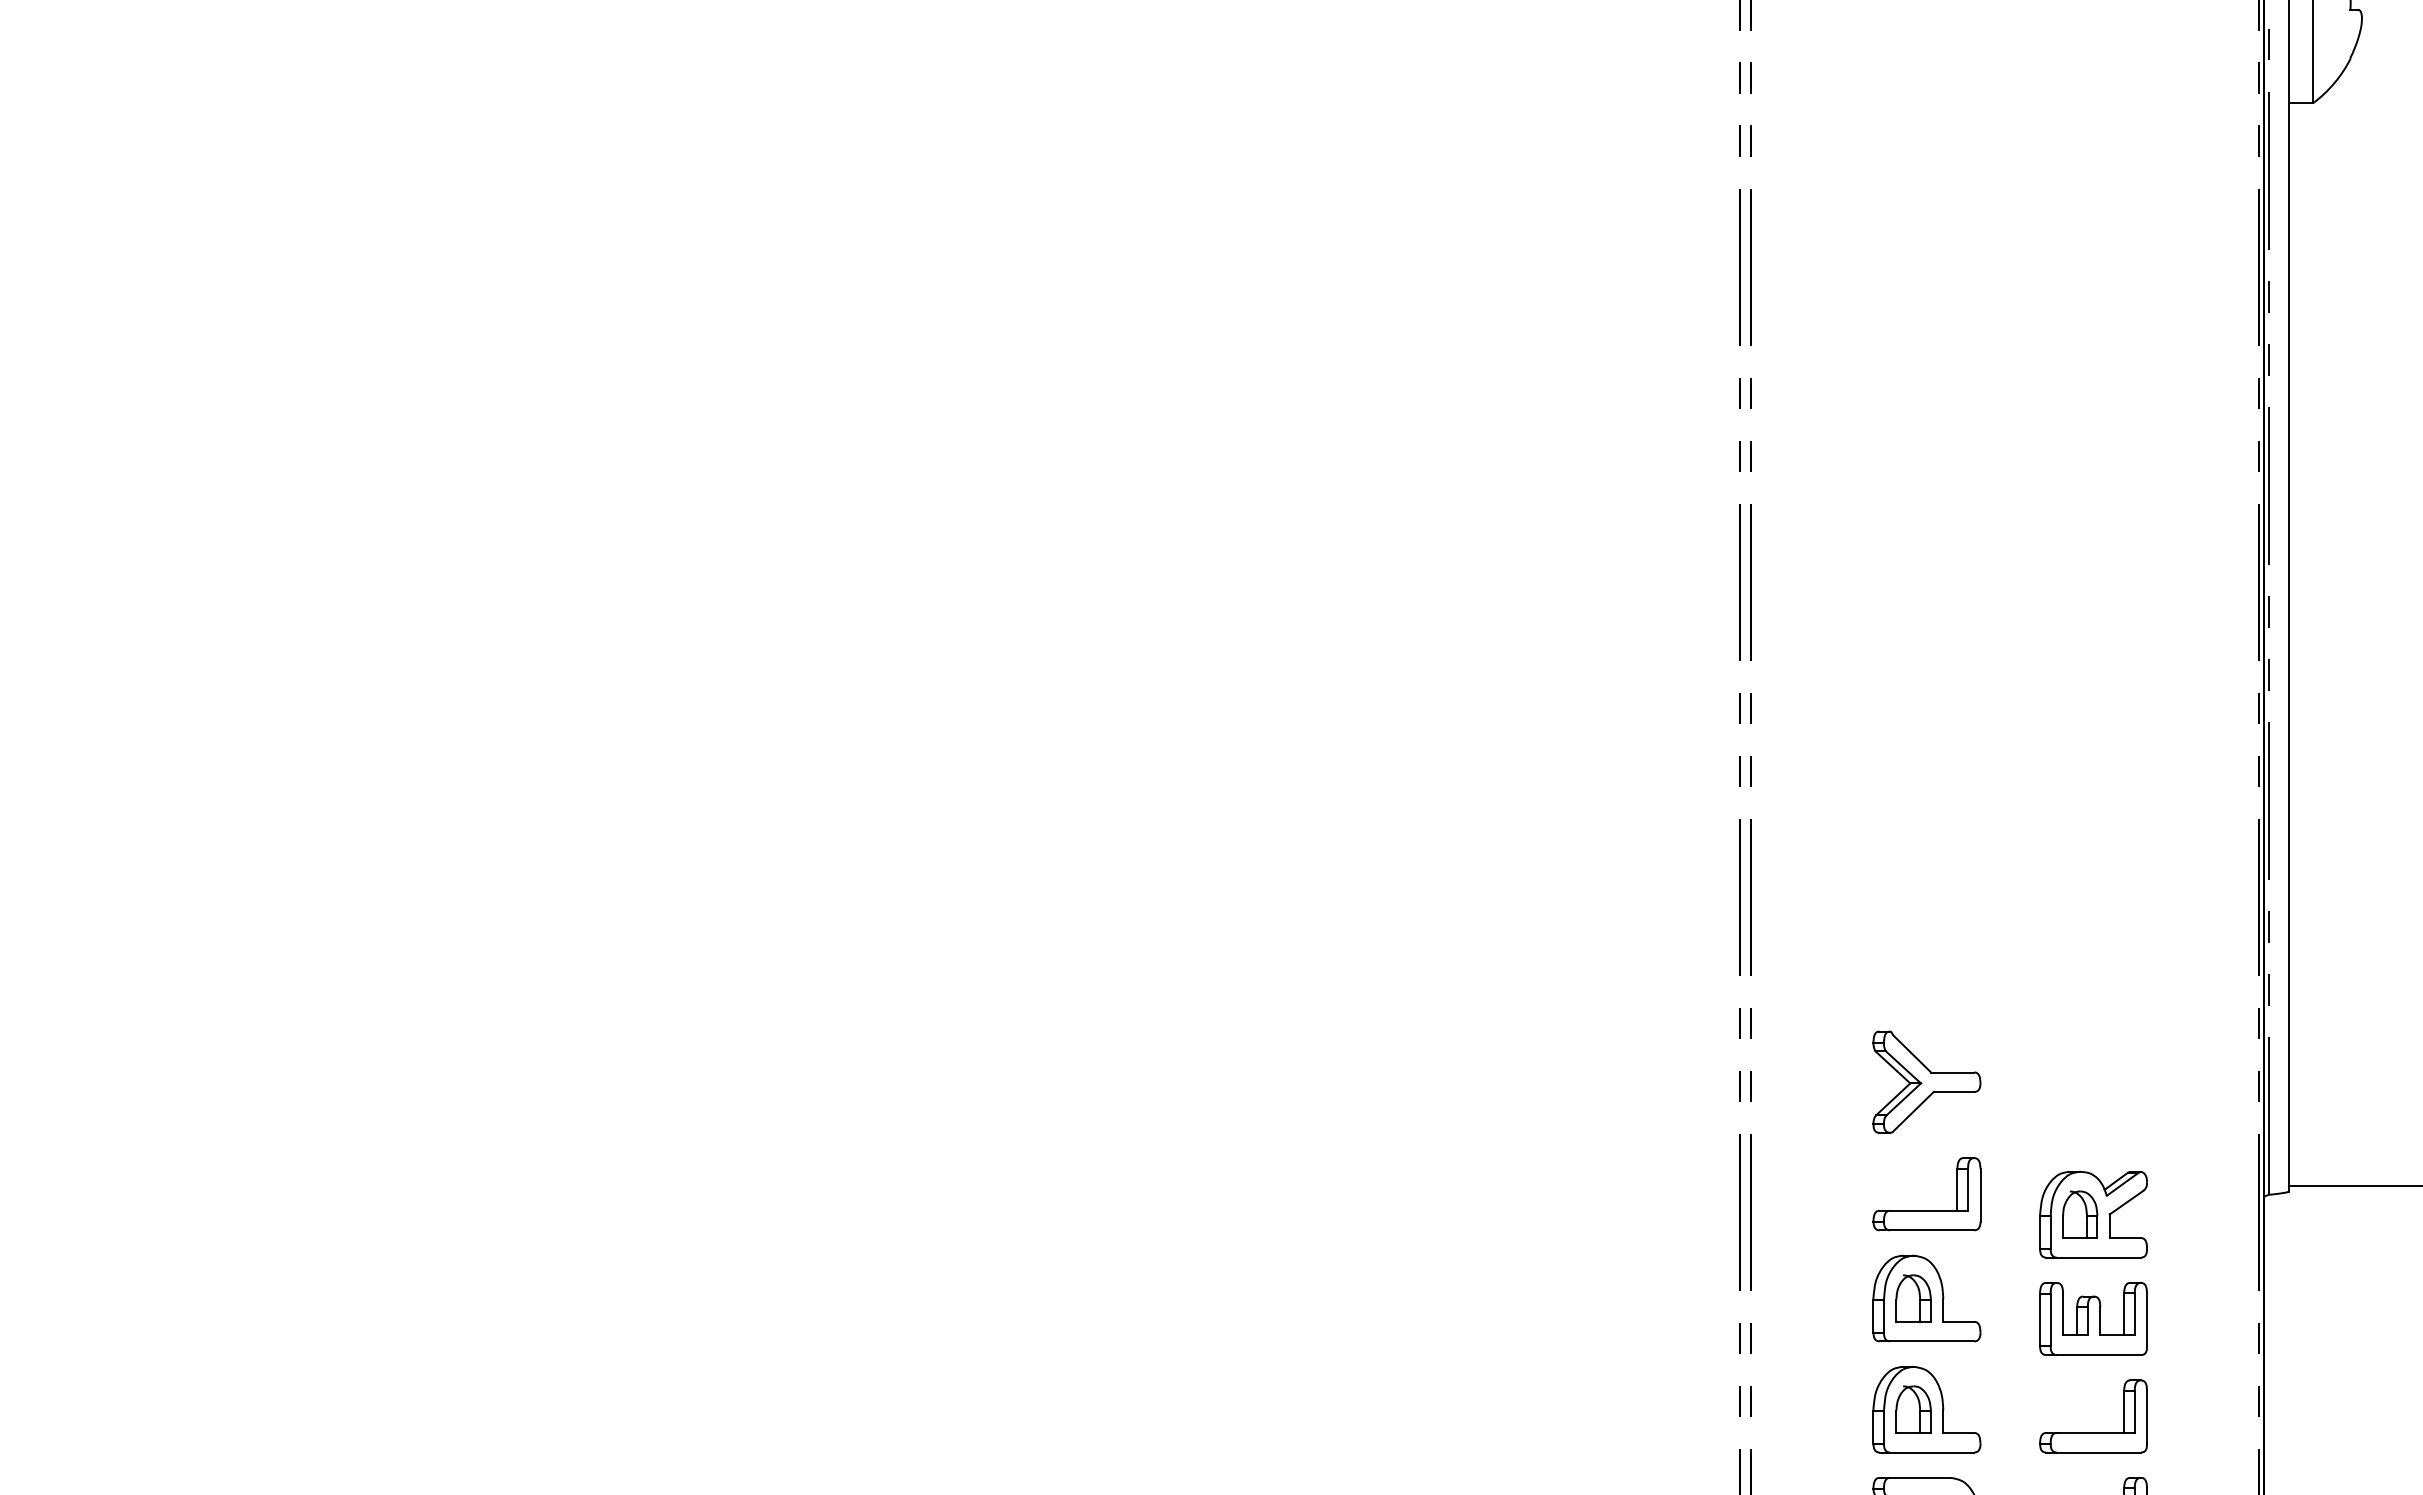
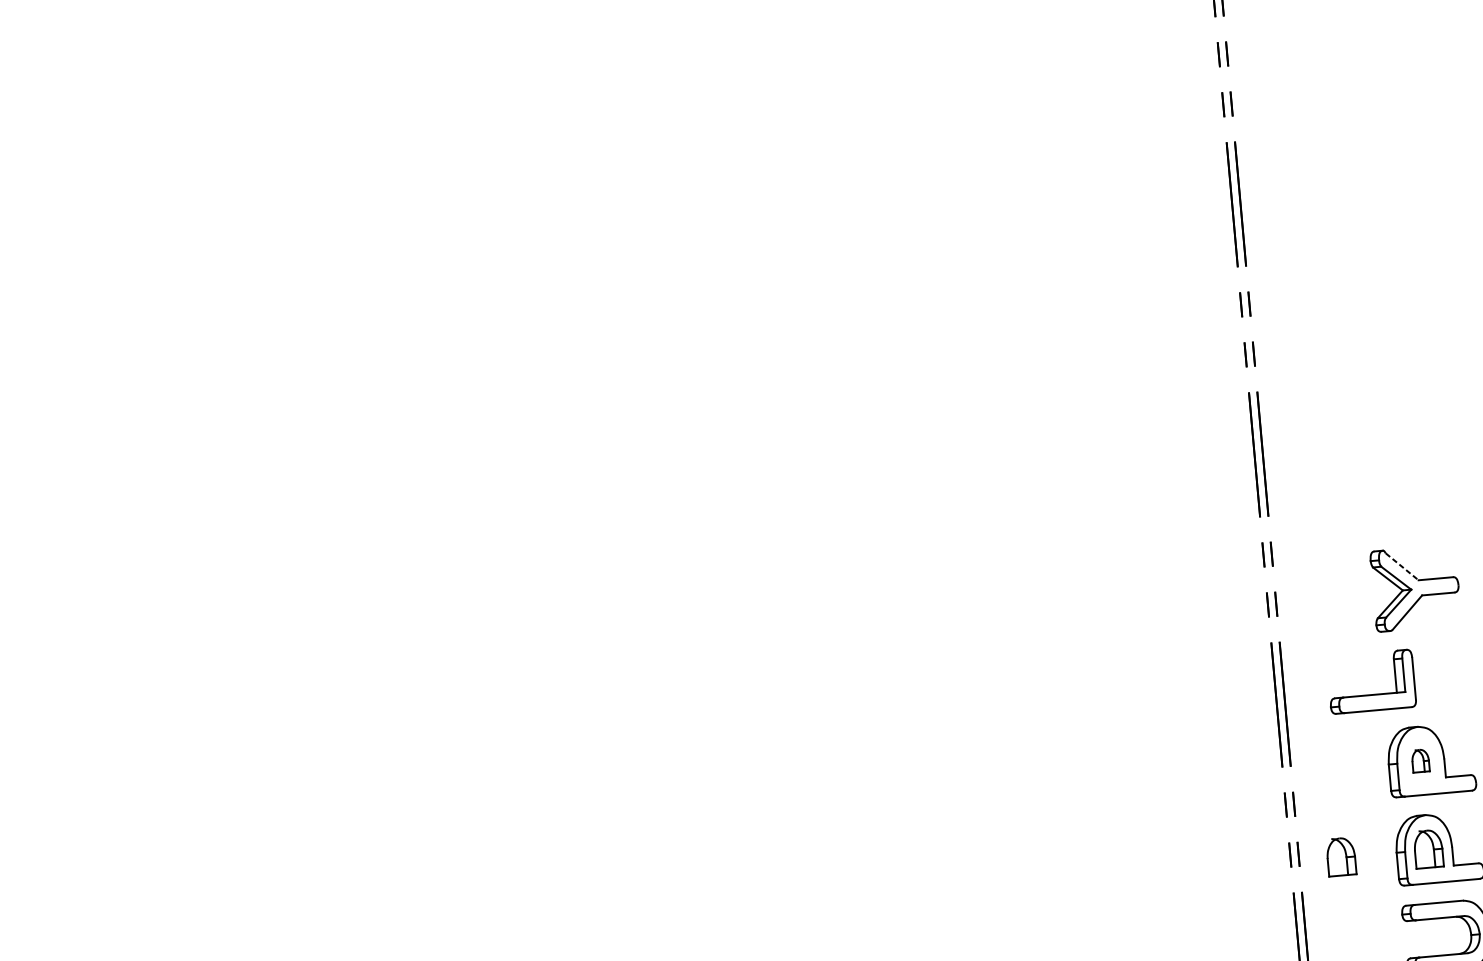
line: (1912, 1053) -> (1402, 566), solid -> dashed
part: (1926, 1210) -> (1372, 694), moved
part: (1913, 1298) -> (1420, 760), size x0.6
part: (1803, 1409) -> (1341, 856), added

